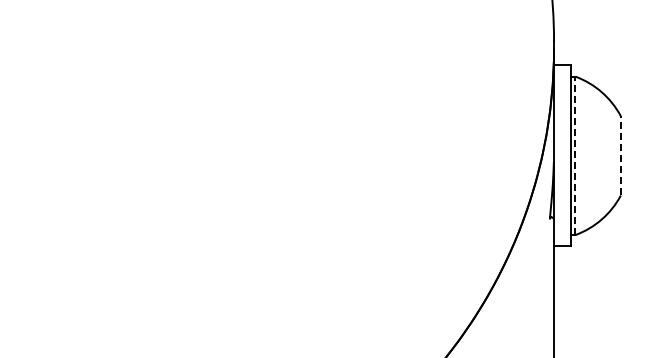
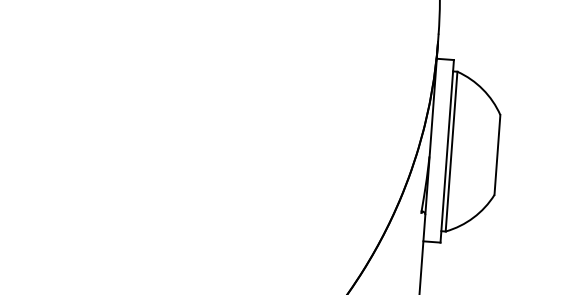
line: (575, 155) -> (451, 151), dashed -> solid
line: (620, 155) -> (497, 154), dashed -> solid

